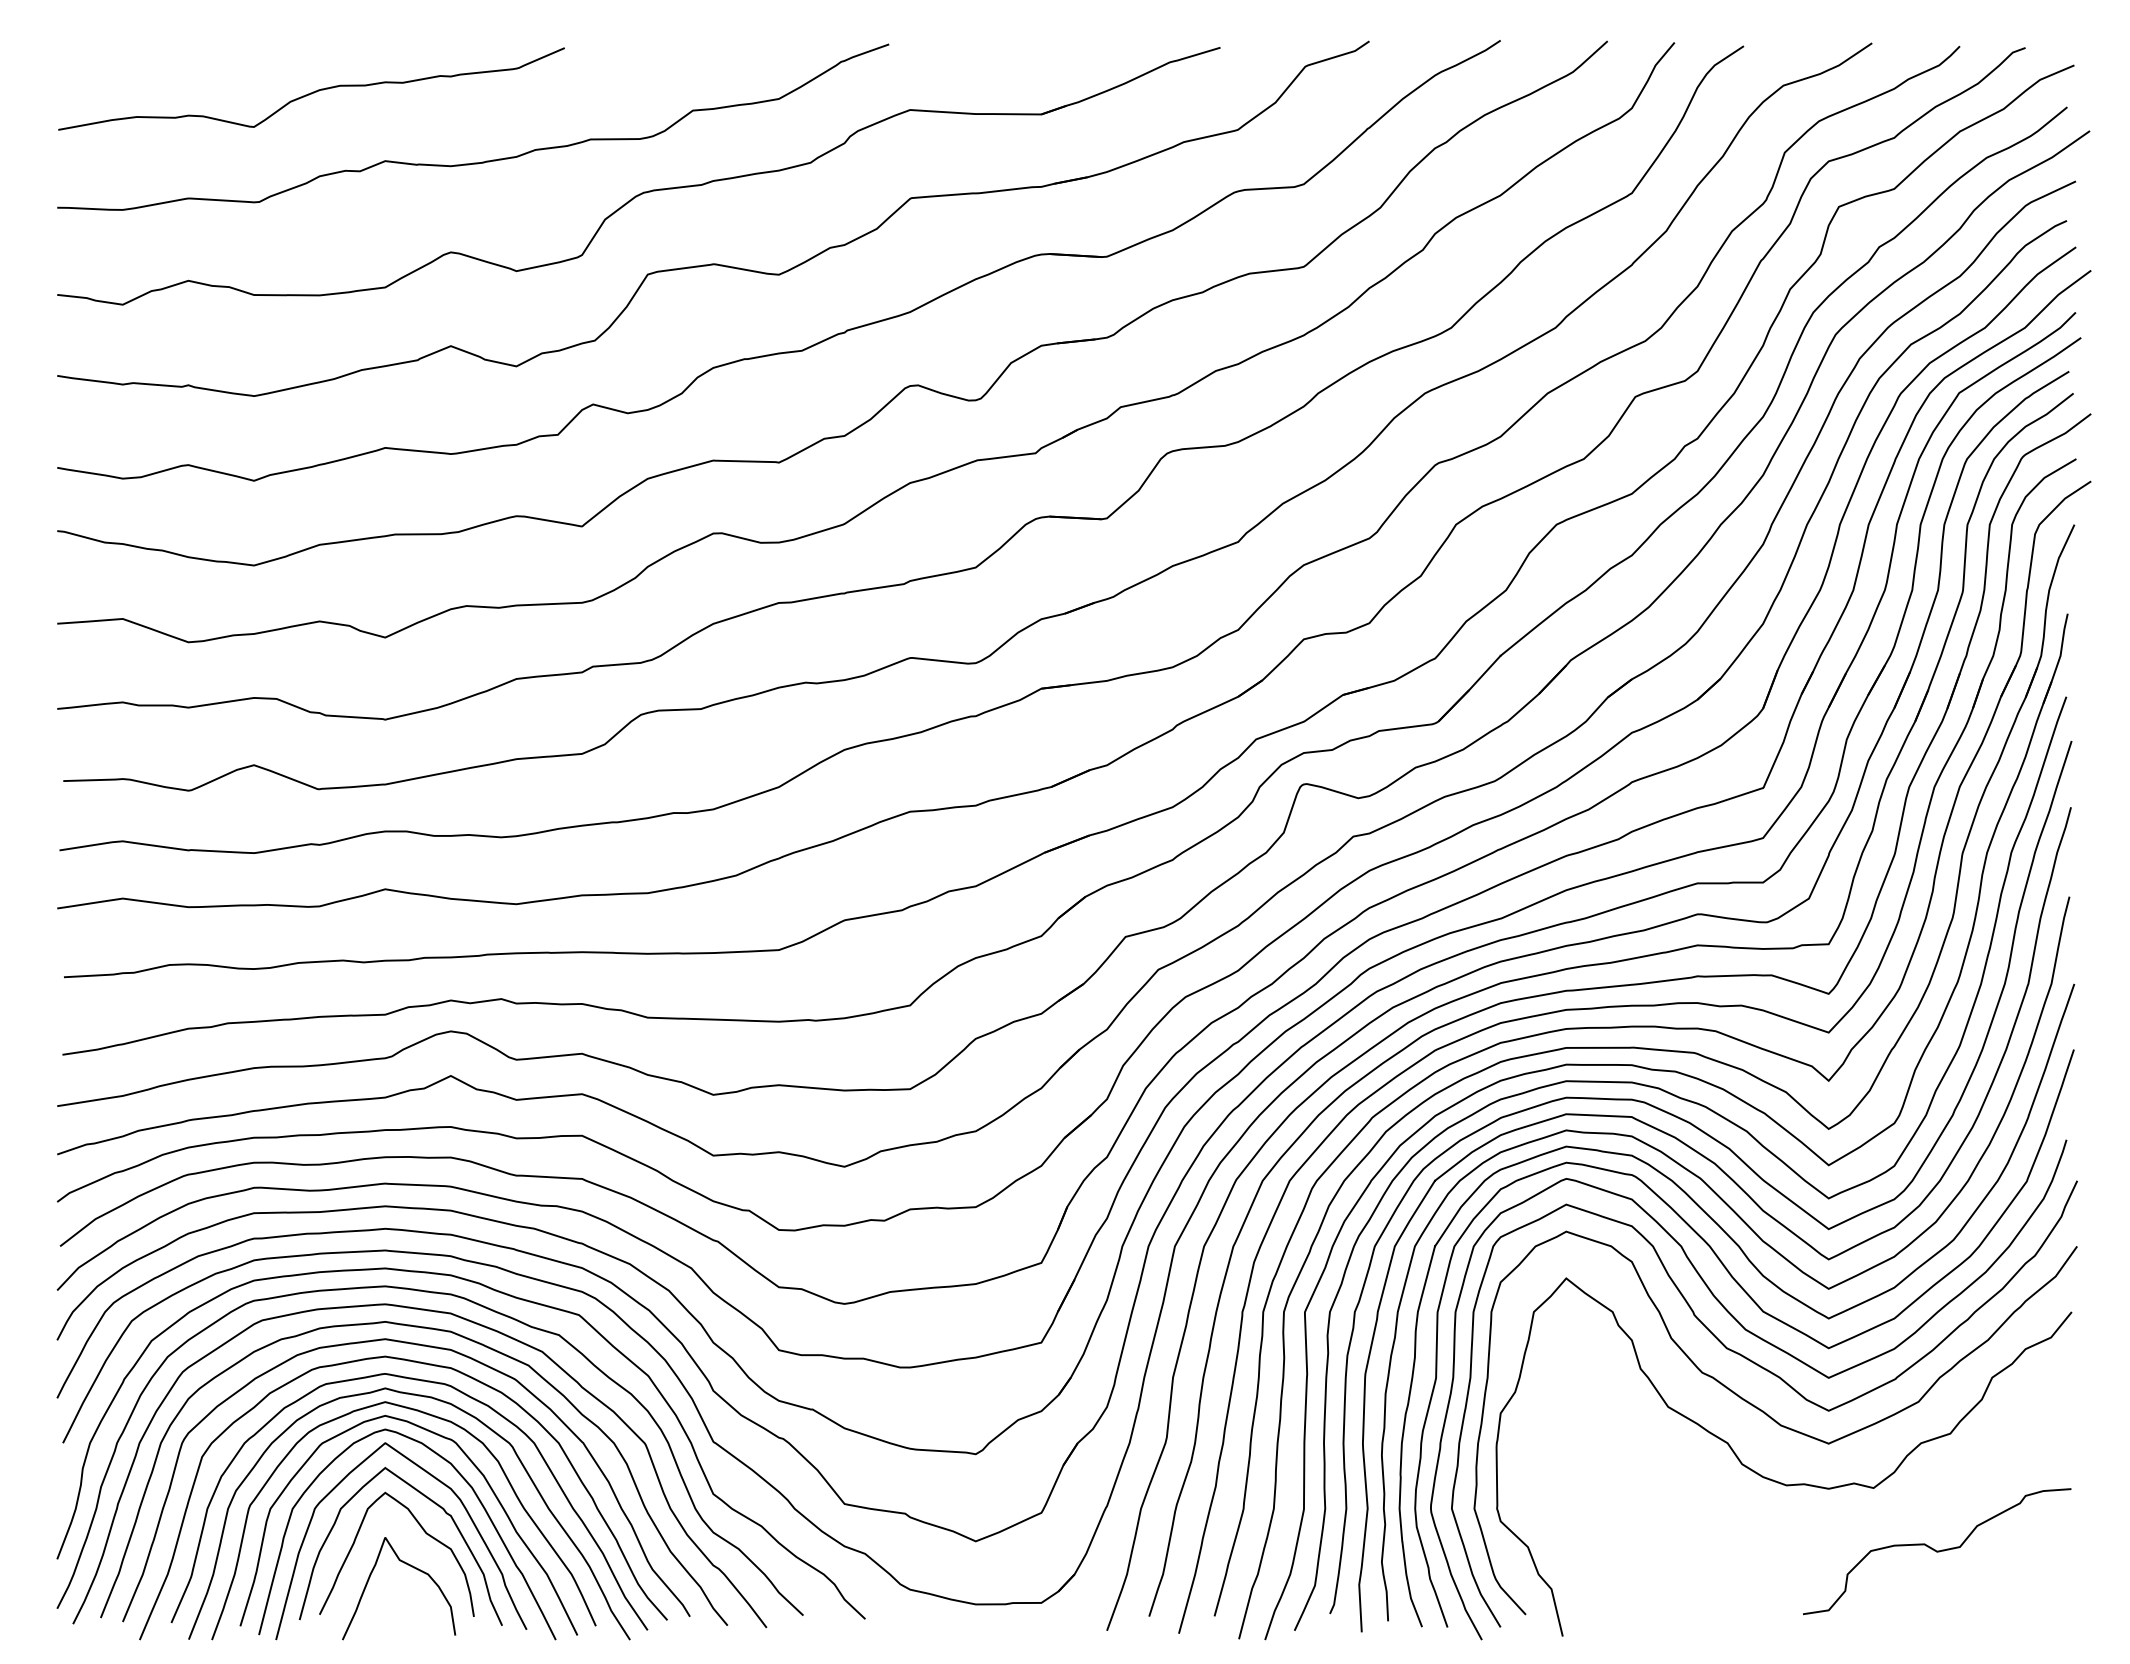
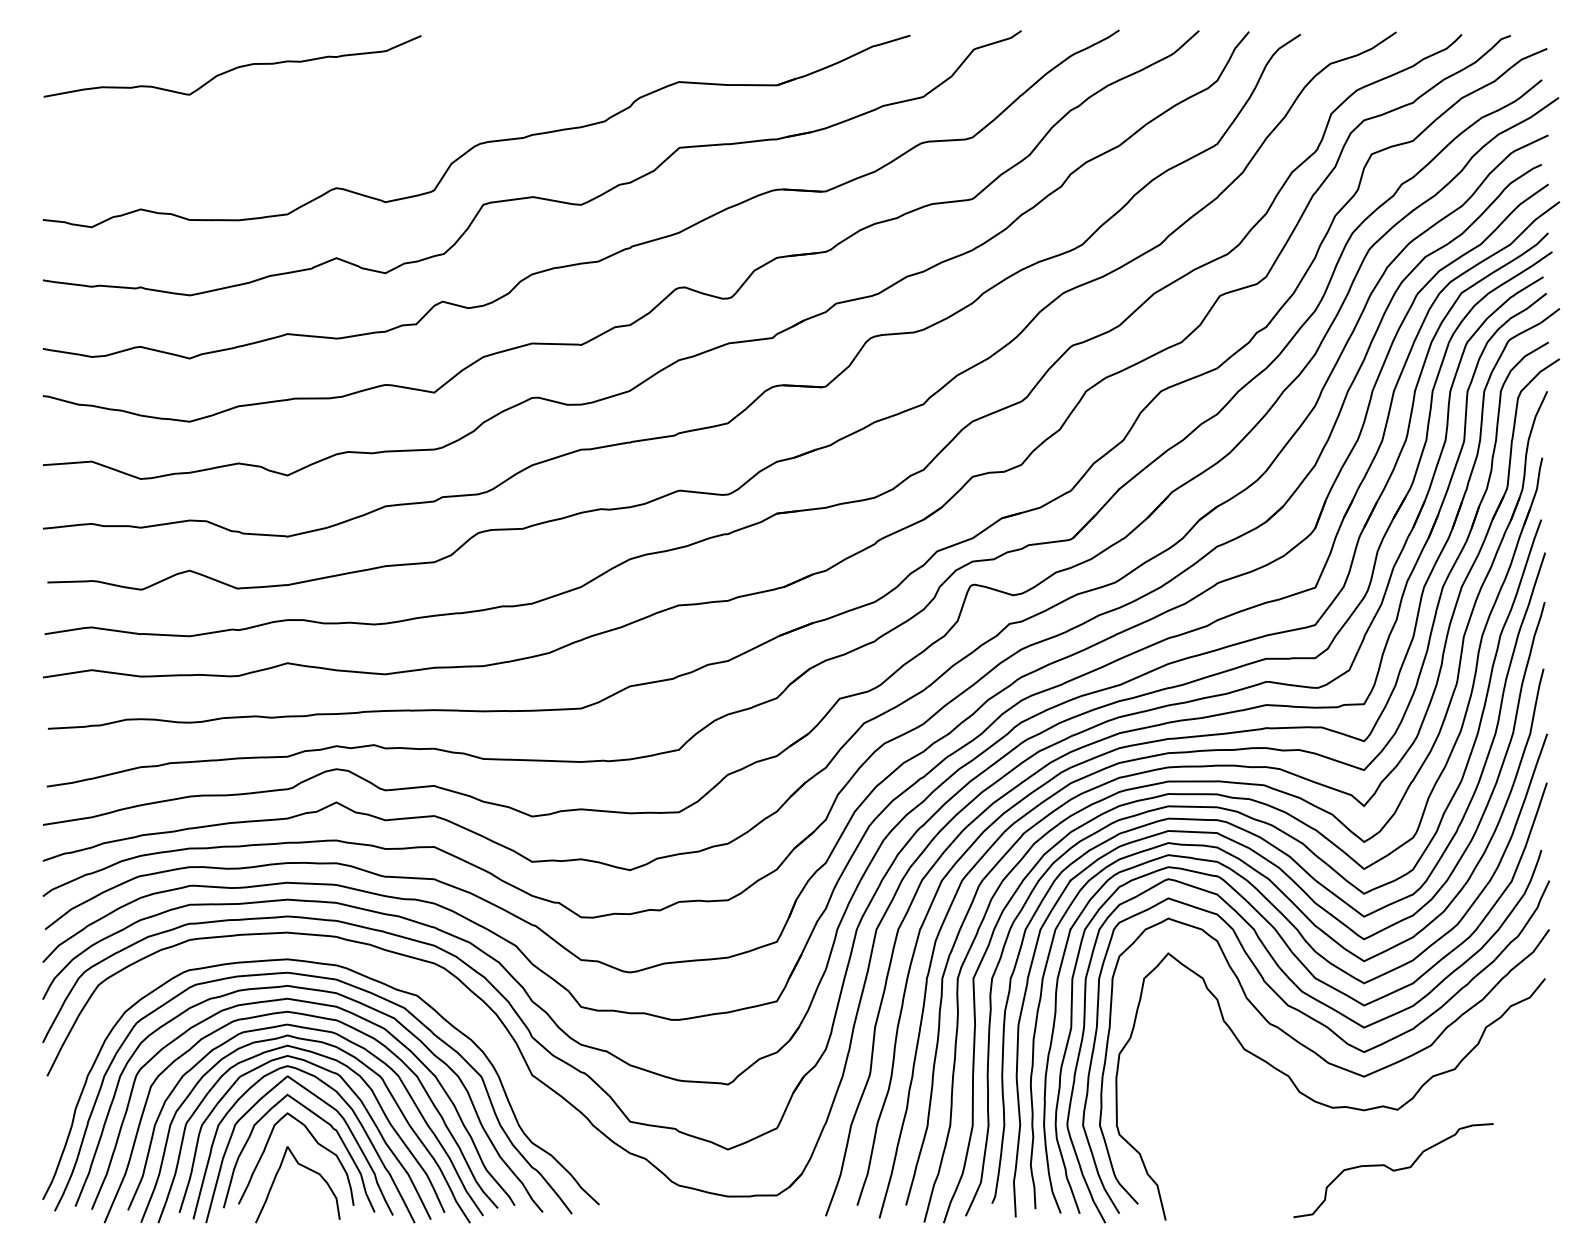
curve: (473, 162) -> (353, 121), removed
curve: (509, 1296) -> (380, 966), removed
curve: (1937, 1551) -> (1393, 1170), moved

